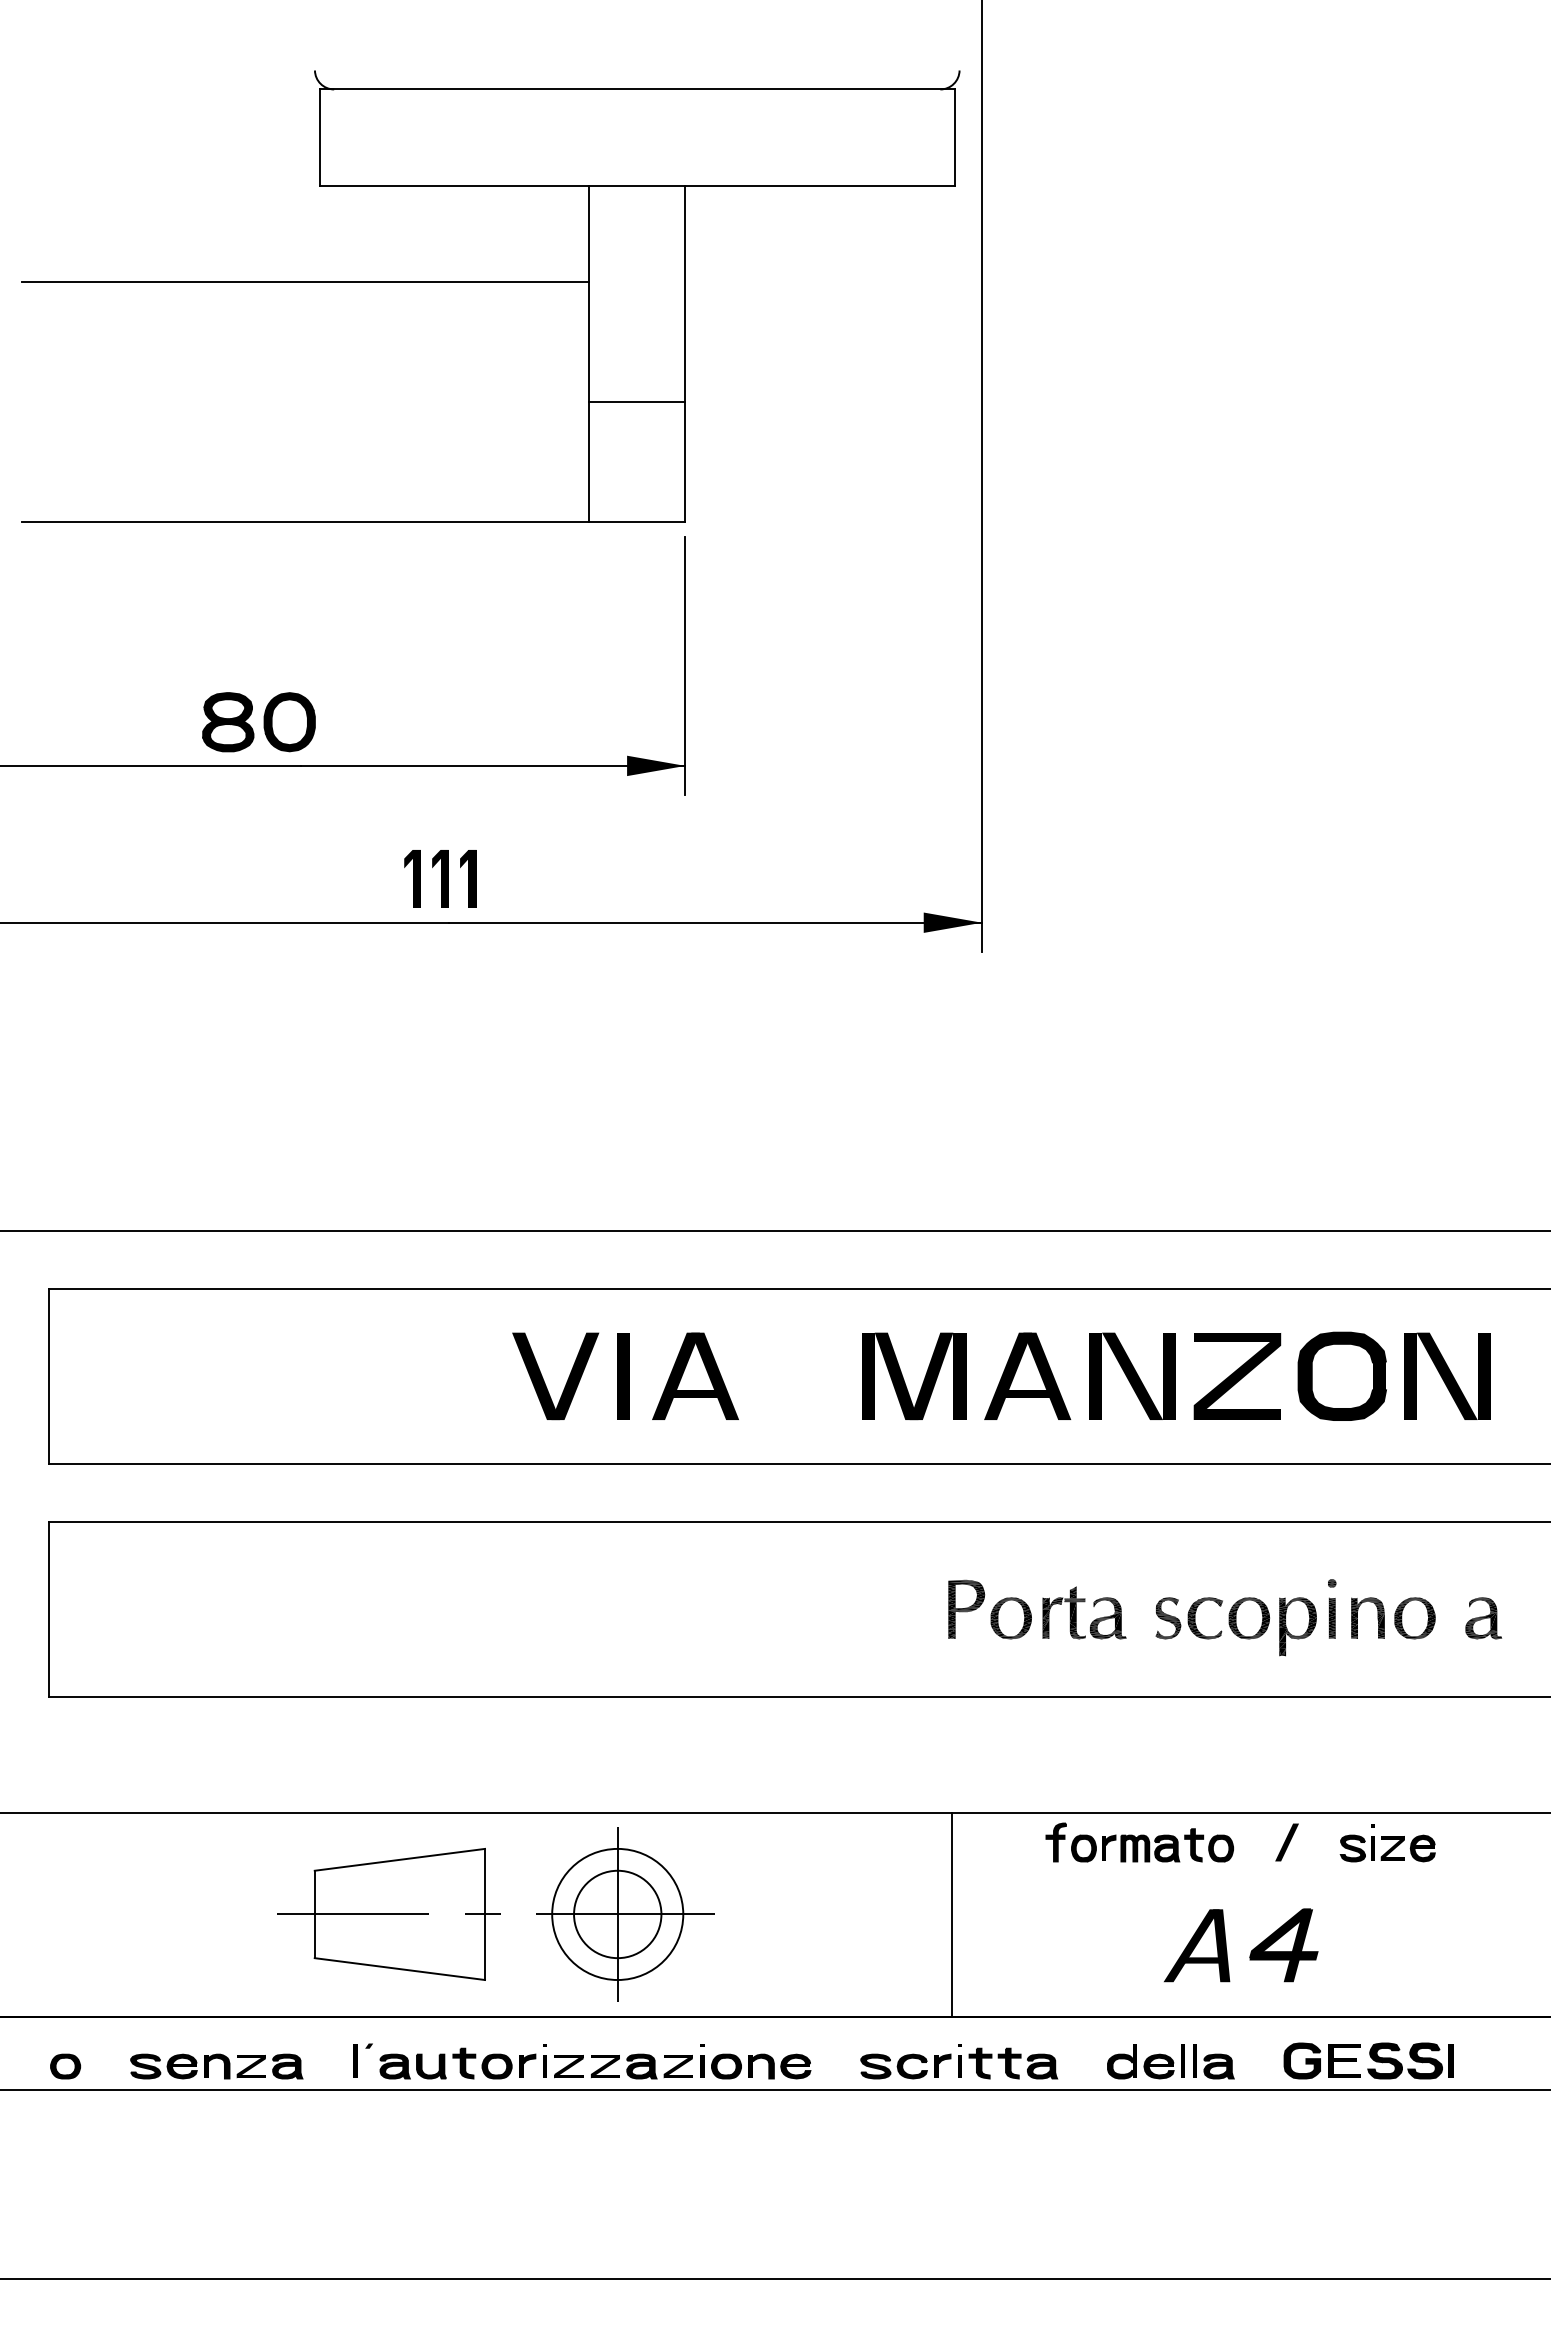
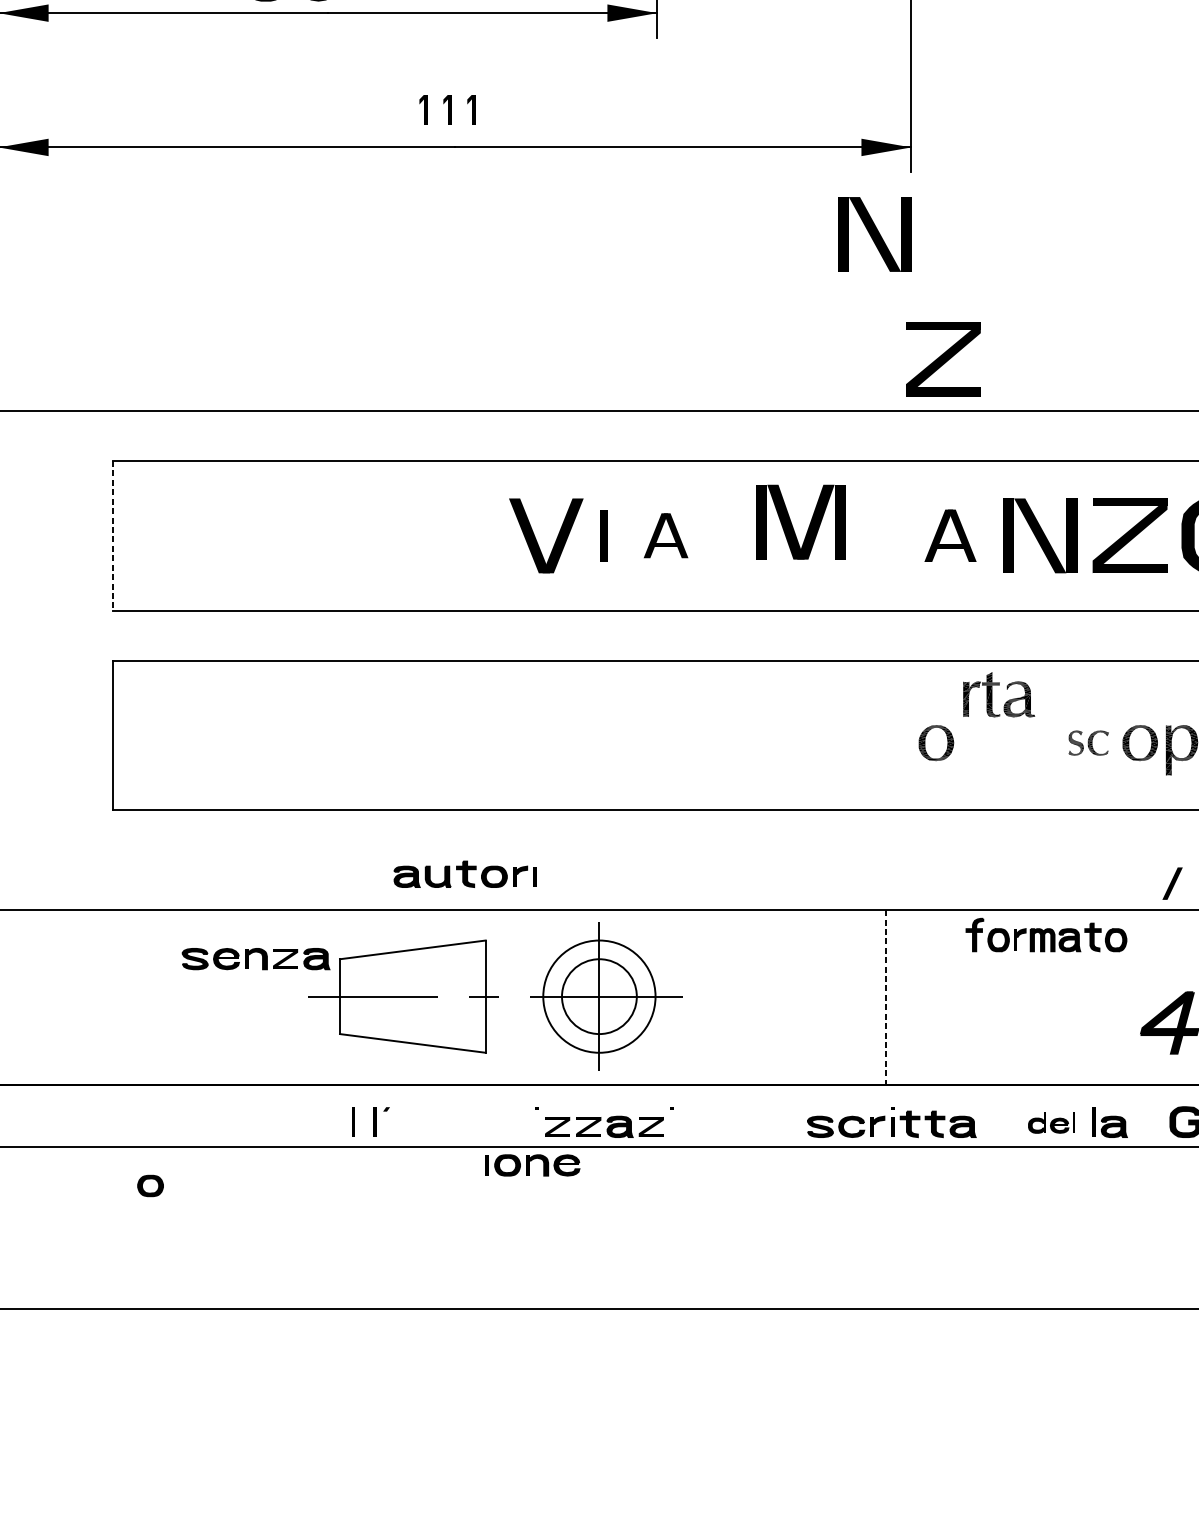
part: (412, 878) -> (423, 109), size x0.6
part: (440, 878) -> (447, 109), size x0.6
part: (468, 878) -> (471, 109), size x0.6
part: (939, 1023) -> (874, 233), added
part: (1019, 1170) -> (943, 359), added
part: (695, 1375) -> (666, 535), size x0.6
part: (1027, 1375) -> (950, 535), size x0.7
line: (49, 1376) -> (112, 536), solid -> dashed
part: (623, 1376) -> (604, 536), size x0.7
part: (923, 1380) -> (809, 525), moved
part: (966, 1608) -> (898, 734), removed
part: (1076, 1612) -> (992, 694), moved
part: (1188, 1618) -> (1088, 743), size x0.7
part: (1286, 1842) -> (1172, 883), moved
line: (952, 1915) -> (886, 997), solid -> dashed
part: (1197, 1945) -> (1095, 1023), removed
part: (213, 2059) -> (253, 953), moved
line: (330, 2060) -> (353, 1121), added
part: (1145, 2061) -> (1051, 1122), size x0.7
part: (462, 2063) -> (464, 874), moved
part: (65, 2066) -> (150, 1185), moved
part: (755, 2066) -> (532, 1165), moved

